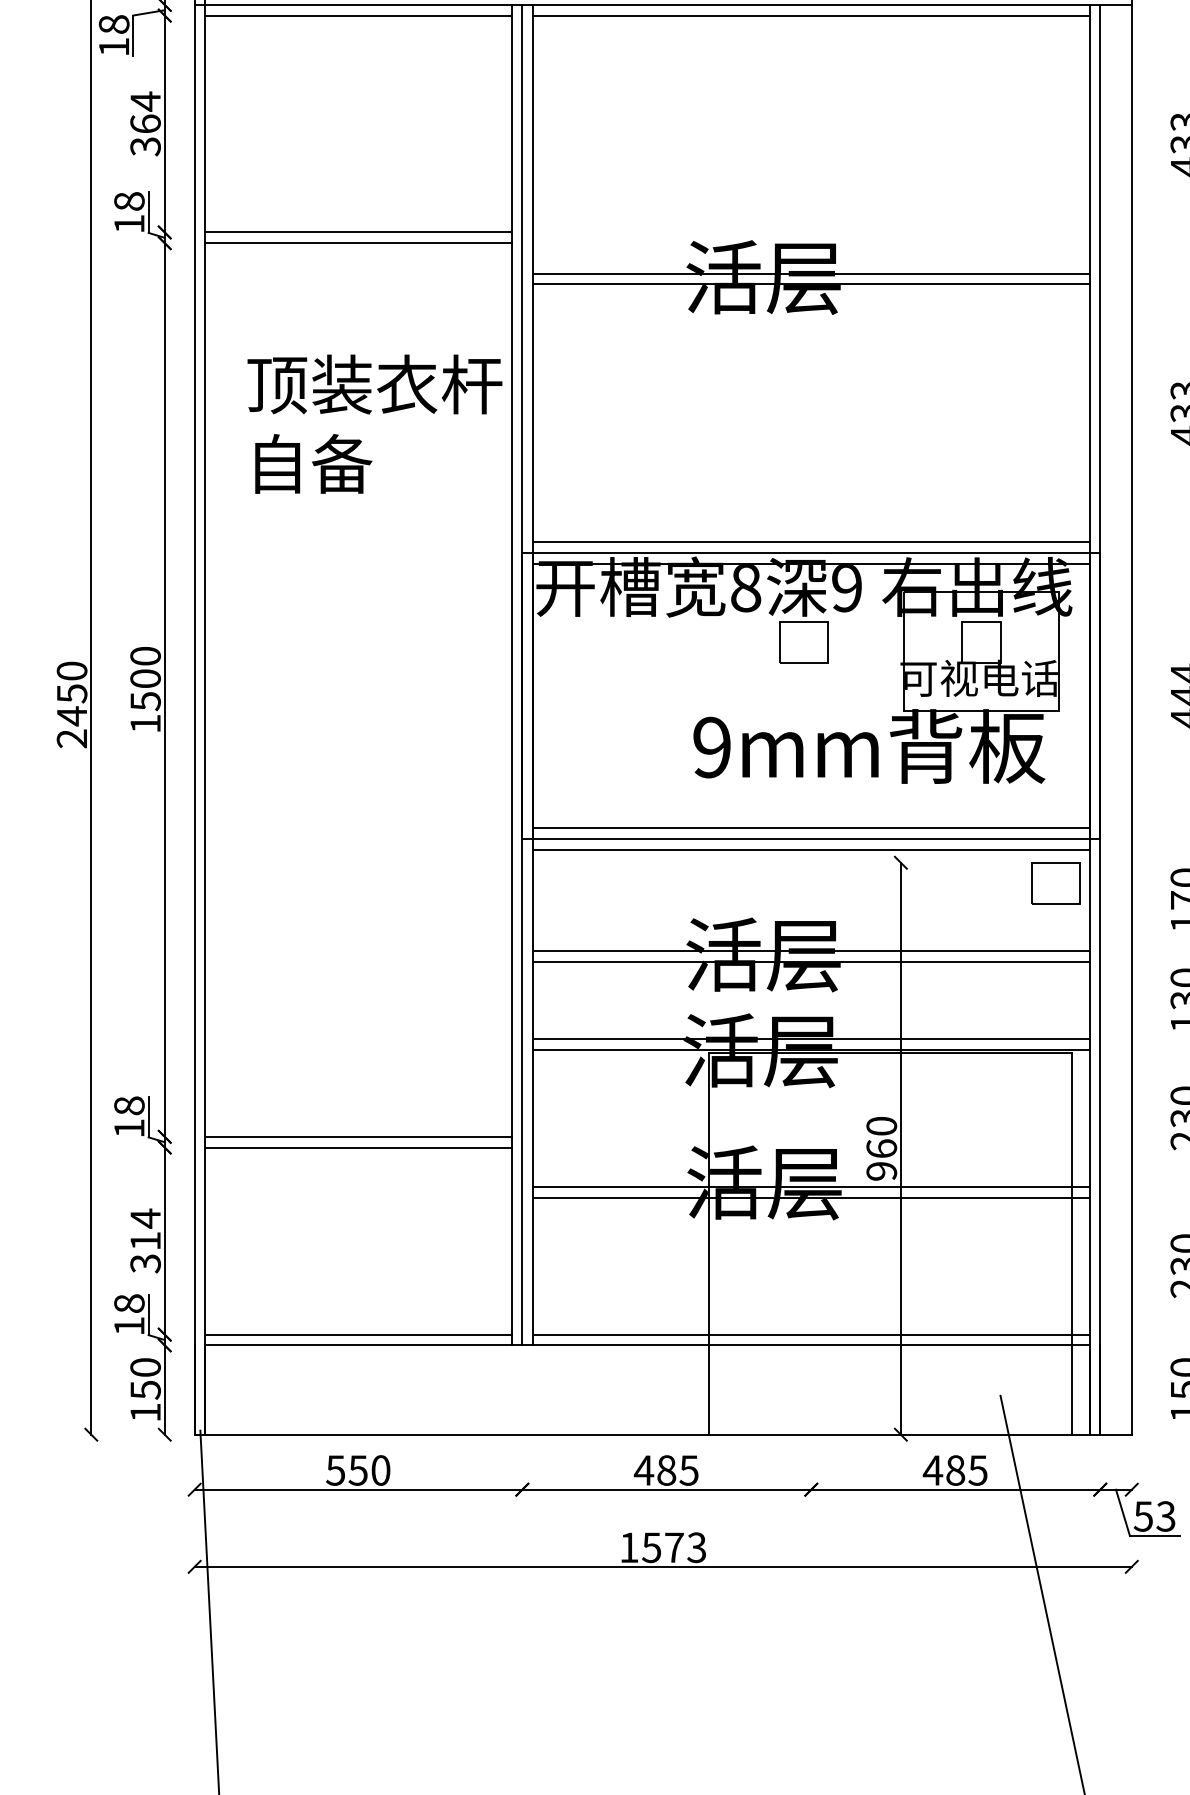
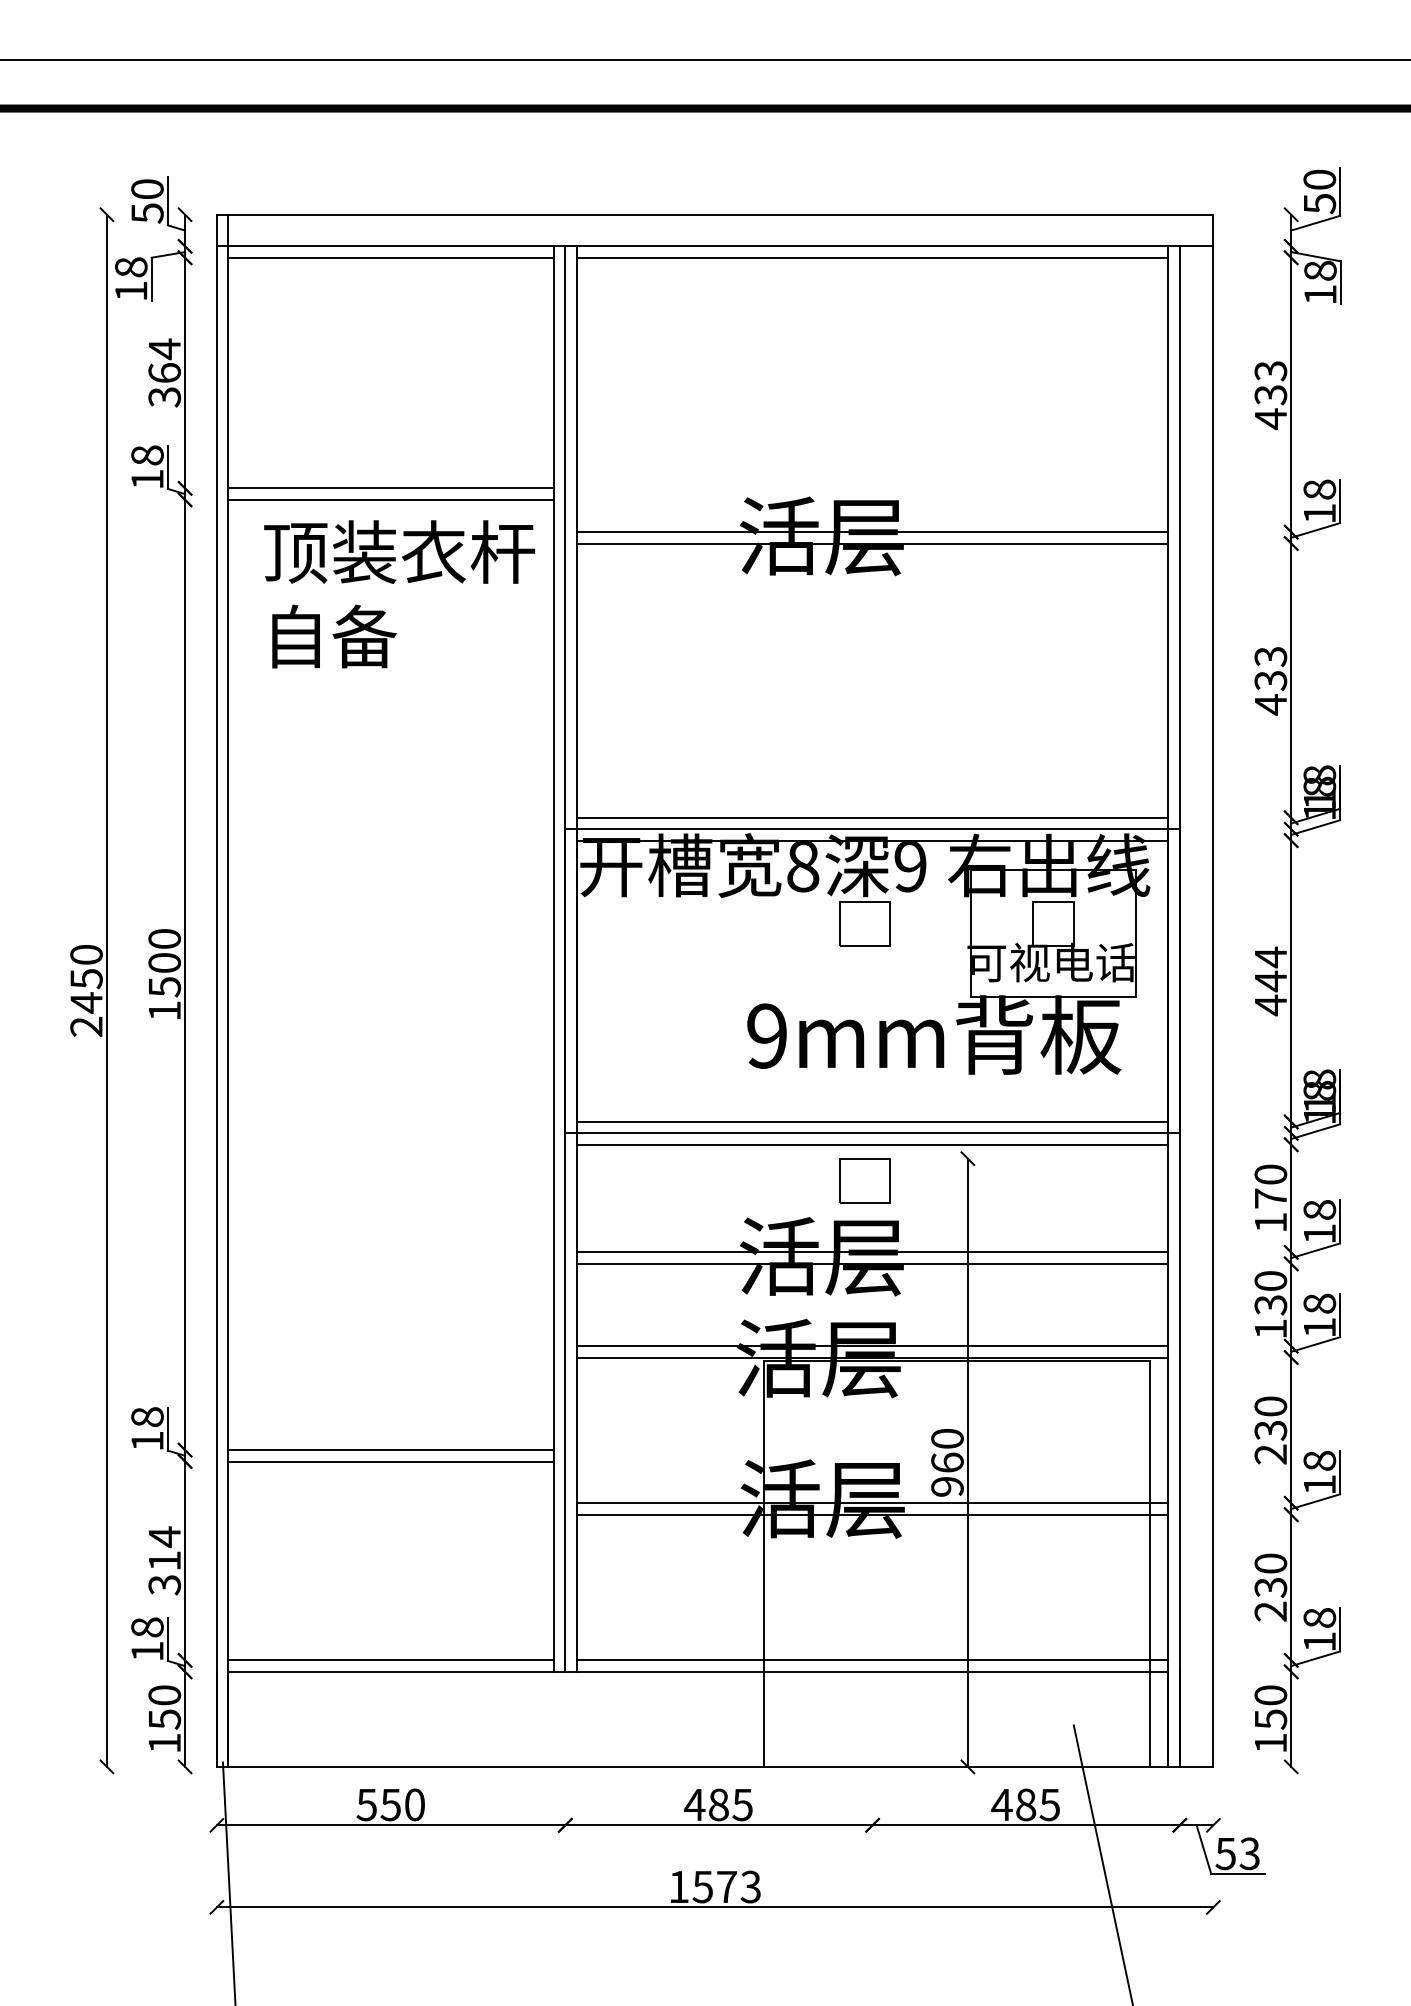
text: (374, 424) -> (399, 594), moved
part: (1055, 883) -> (864, 1180), moved

